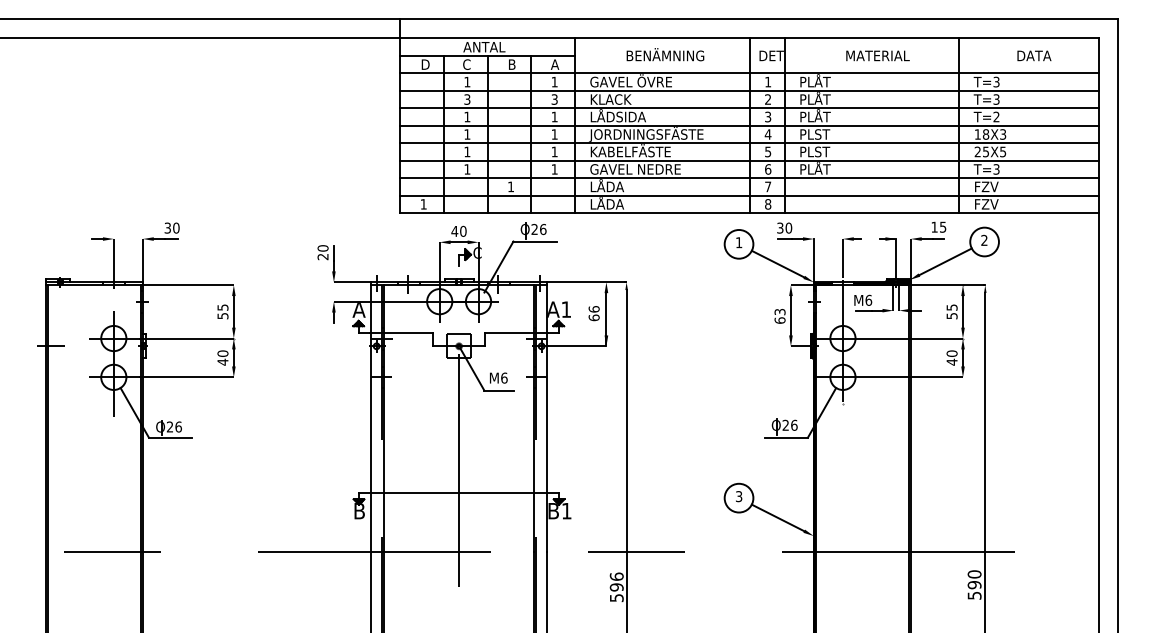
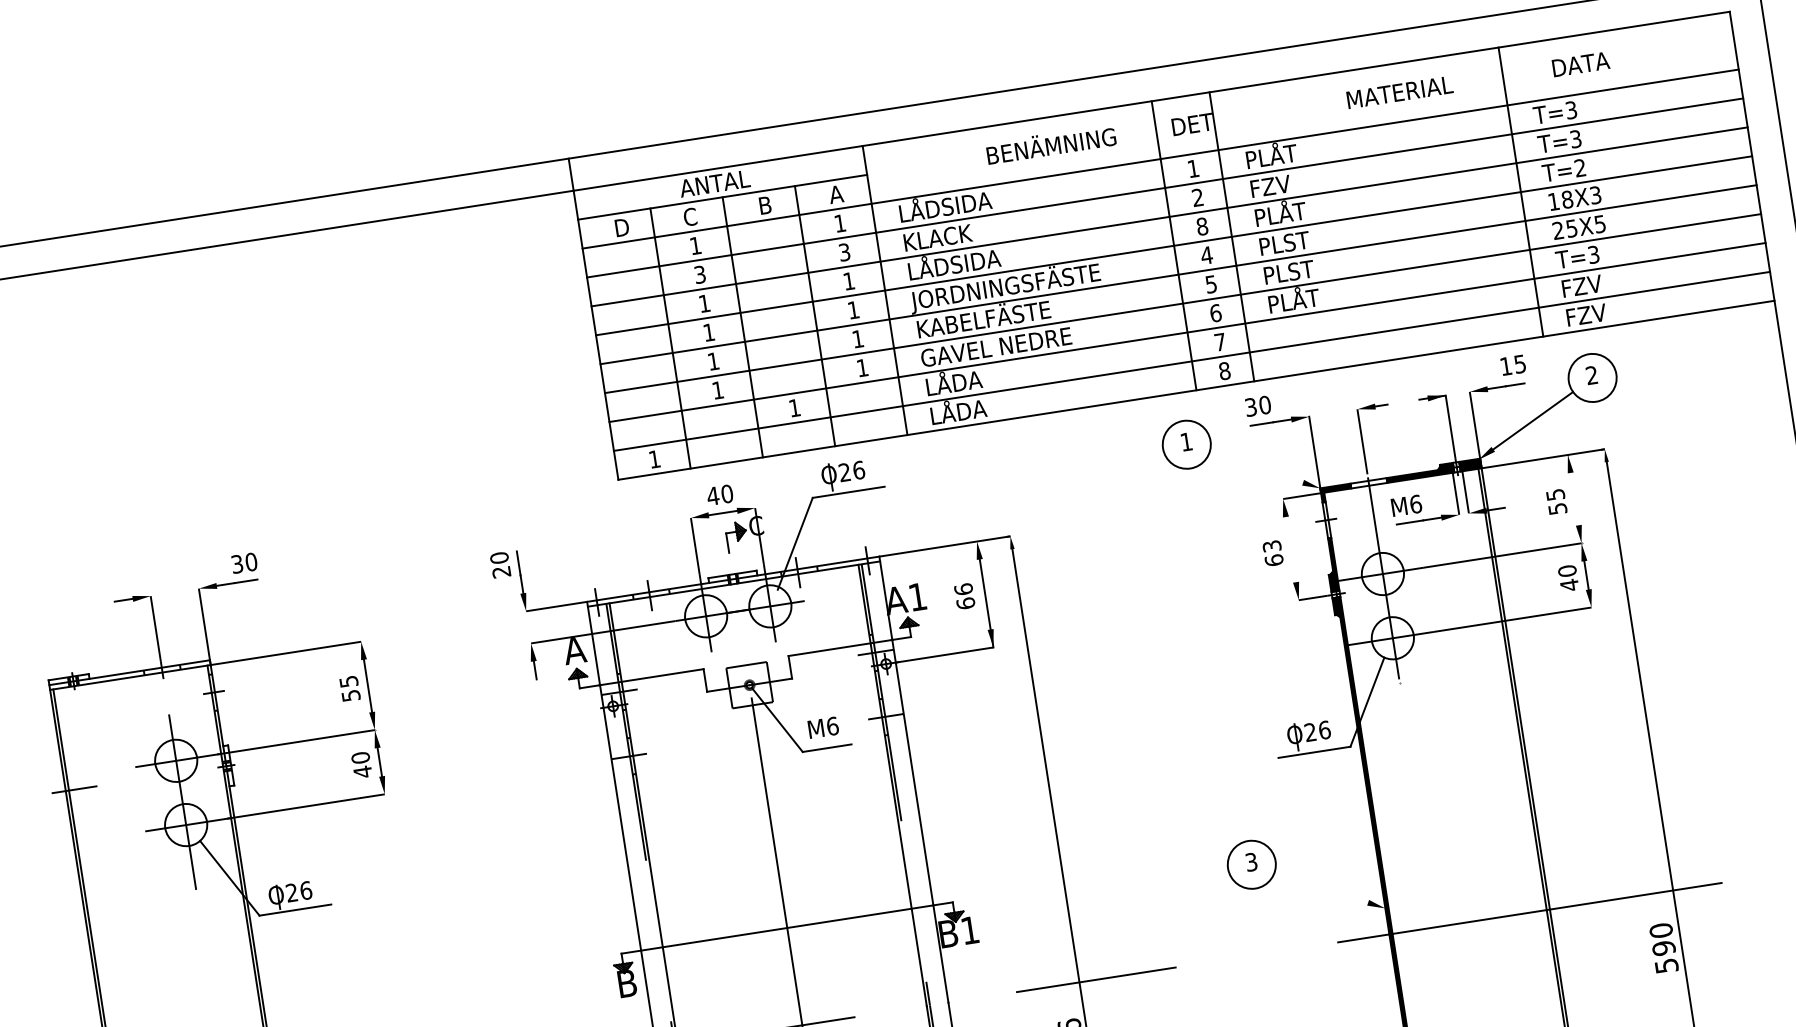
text: (665, 54) -> (1051, 144), moved
text: (877, 55) -> (1399, 91), moved
text: (1034, 55) -> (1581, 63), moved
text: (630, 80) -> (965, 201), GAVEL ÖVRE -> LÅDSIDA
text: (815, 98) -> (1275, 183), PLÅT -> FZV
text: (768, 116) -> (1202, 225), 3 -> 8
line: (777, 263) -> (1255, 466), removed
line: (962, 311) -> (1573, 498), removed
line: (790, 314) -> (1289, 547), removed
line: (777, 517) -> (1320, 886), removed

